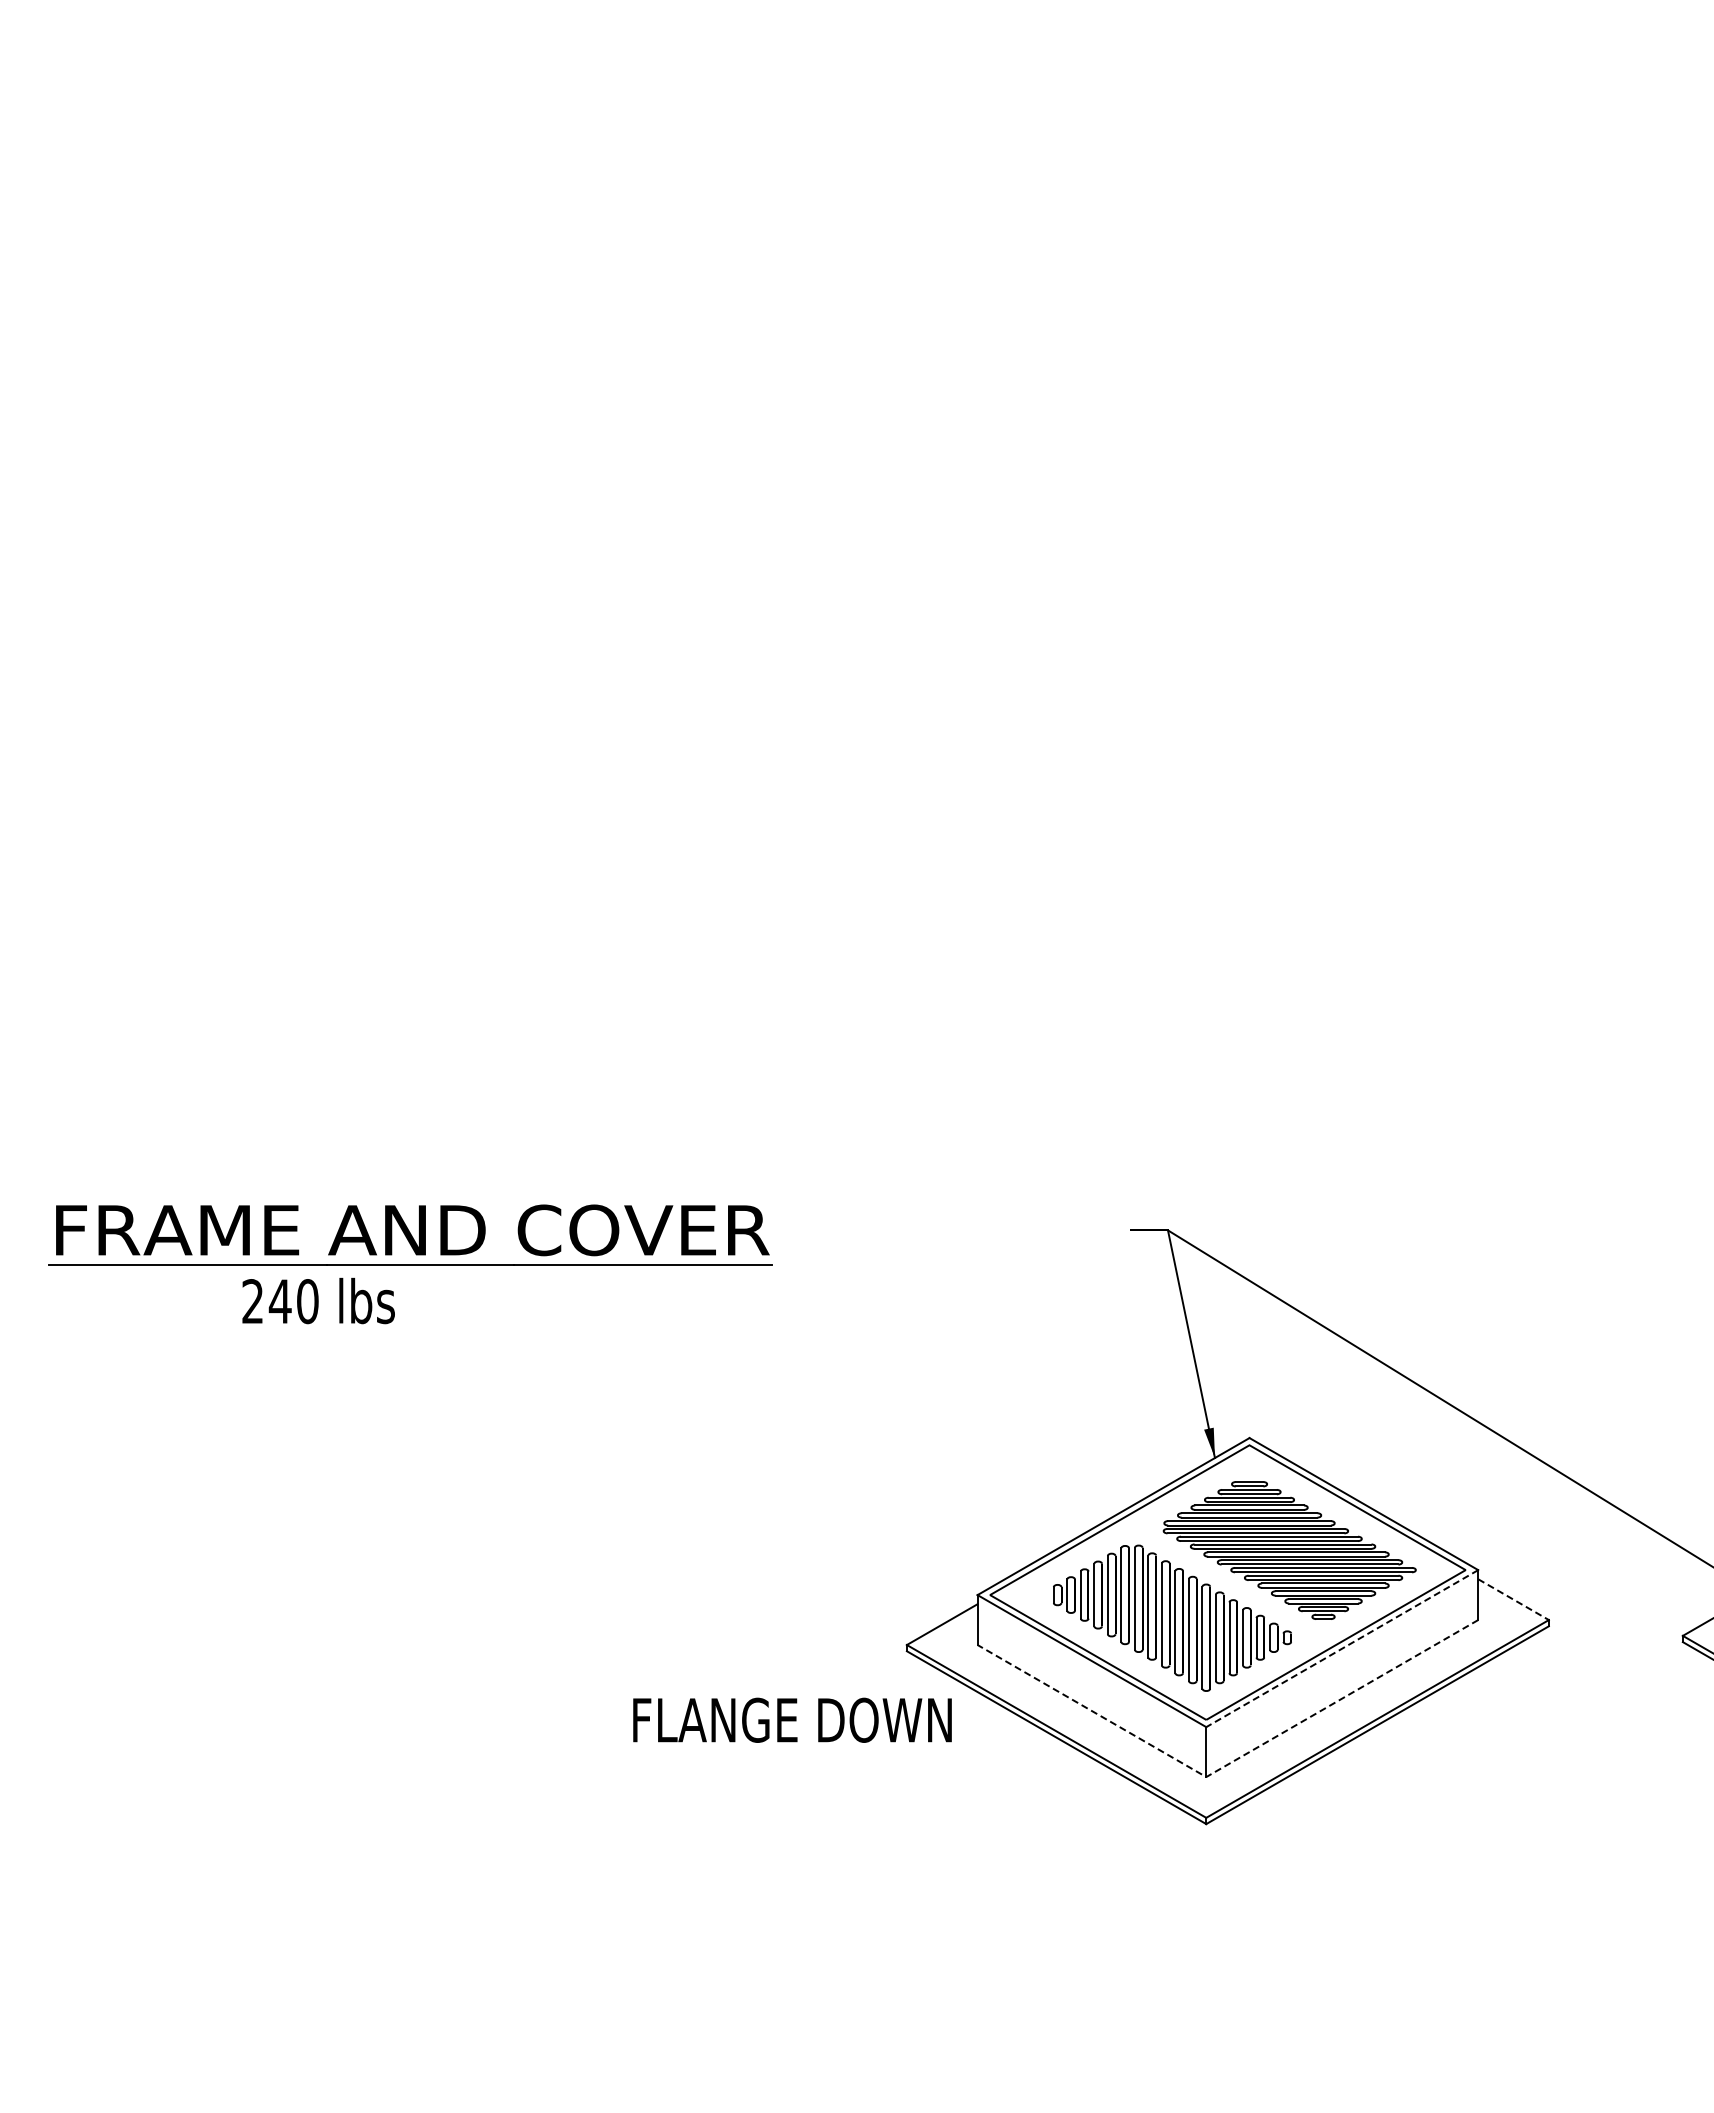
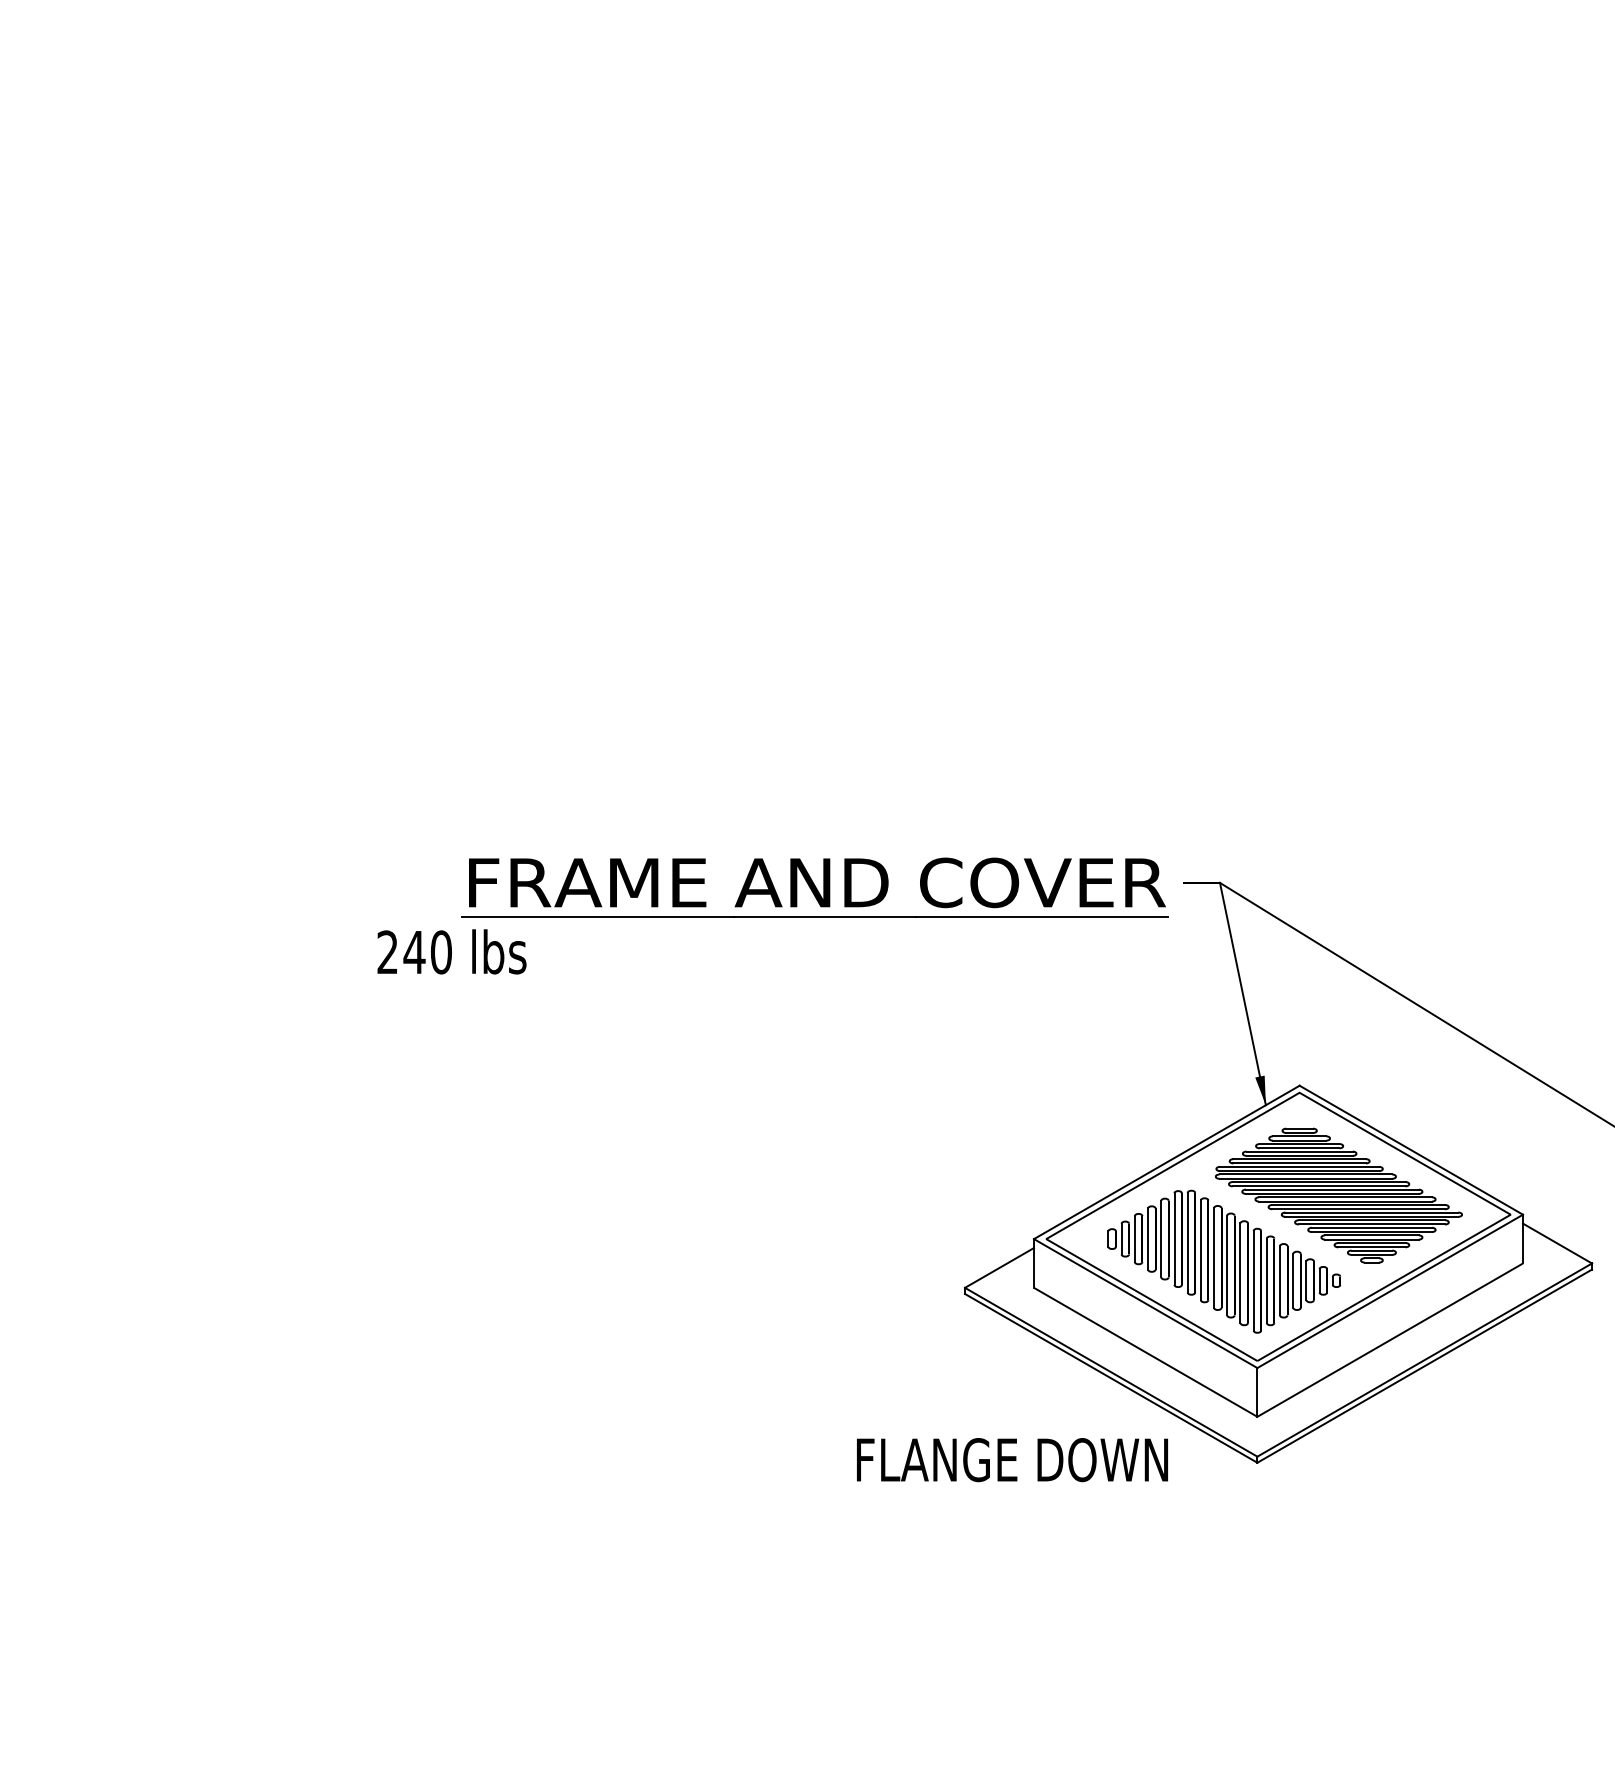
part: (410, 1234) -> (815, 886), moved
text: (318, 1300) -> (451, 951), moved
line: (1513, 1599) -> (1557, 1243), dashed -> solid
line: (1341, 1648) -> (1389, 1291), dashed -> solid
text: (792, 1719) -> (1012, 1459), moved
line: (1227, 1765) -> (1278, 1405), dashed -> solid

